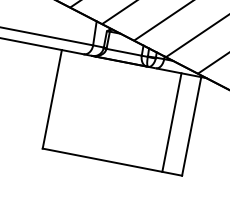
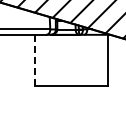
line: (53, 99) -> (35, 60), solid -> dashed
line: (172, 122) -> (97, 60), removed

